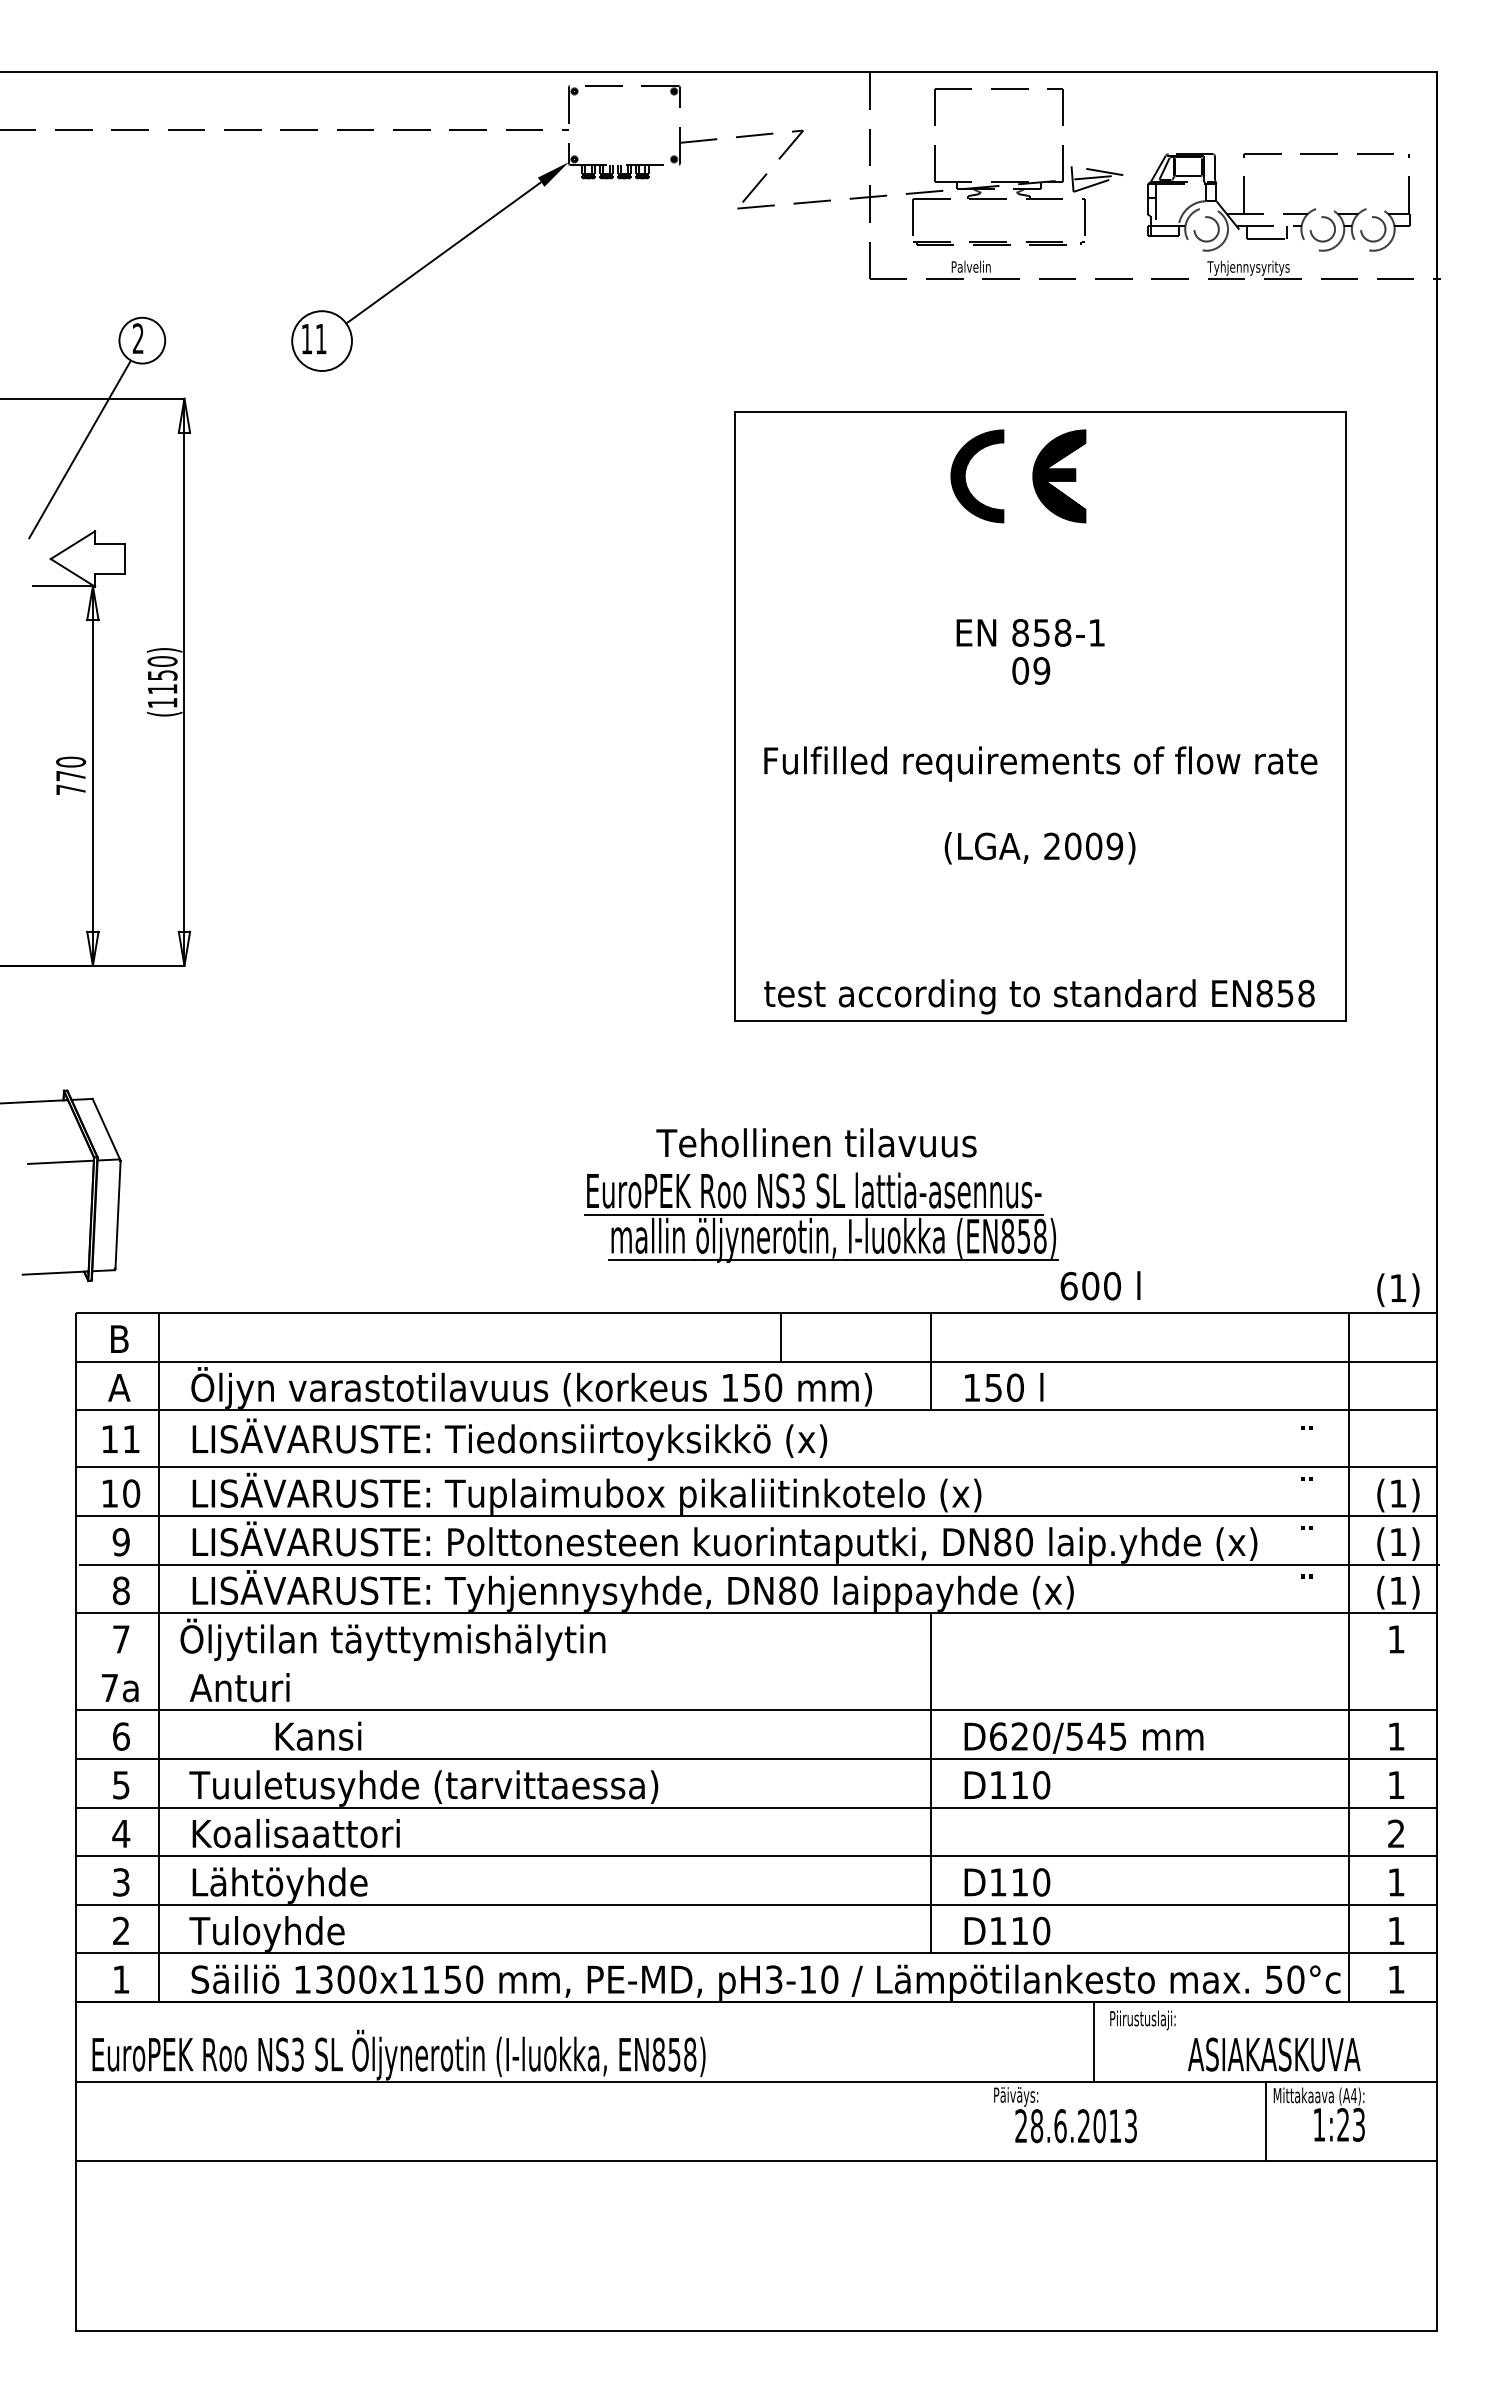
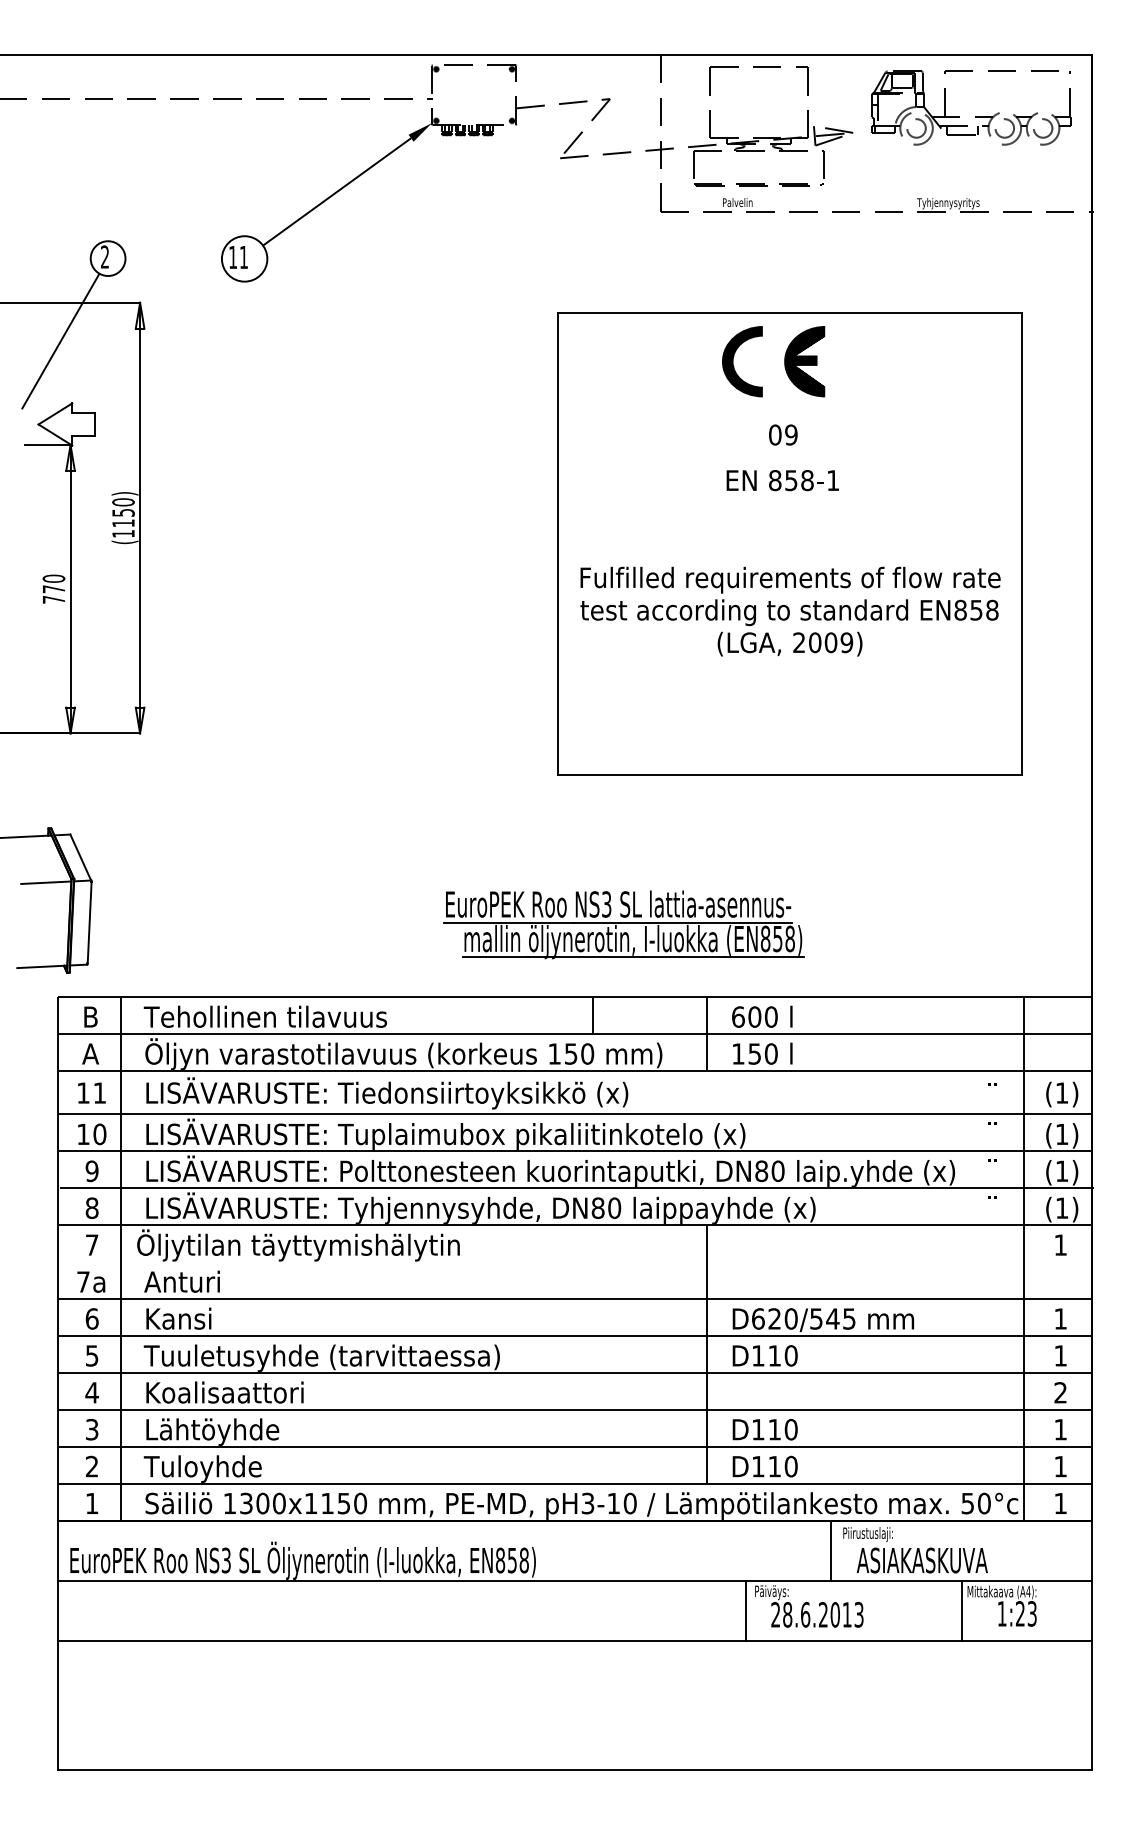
part: (1283, 213) -> (974, 116), moved
text: (1031, 670) -> (783, 434), moved
text: (1039, 996) -> (789, 612), moved
text: (816, 1142) -> (265, 1016), moved
text: (1100, 1285) -> (762, 1016), moved
text: (1398, 1289) -> (1062, 1094), moved
text: (318, 1735) -> (178, 1318), moved
text: (1274, 2054) -> (922, 1560), moved
line: (982, 2120) -> (746, 1610), added

